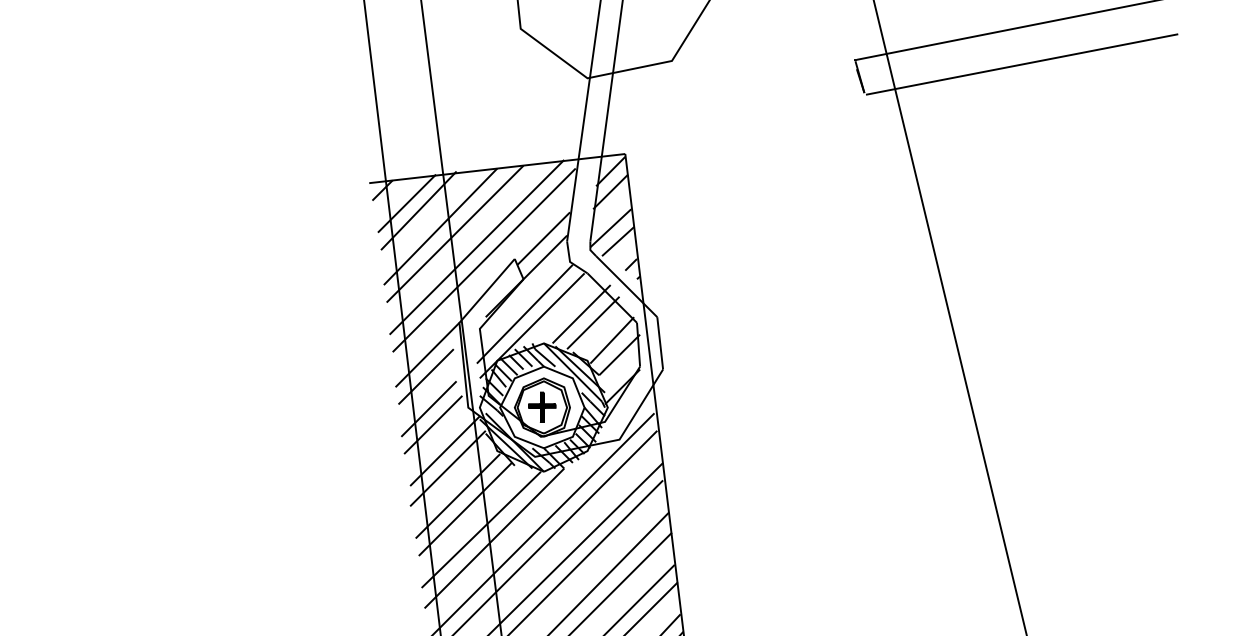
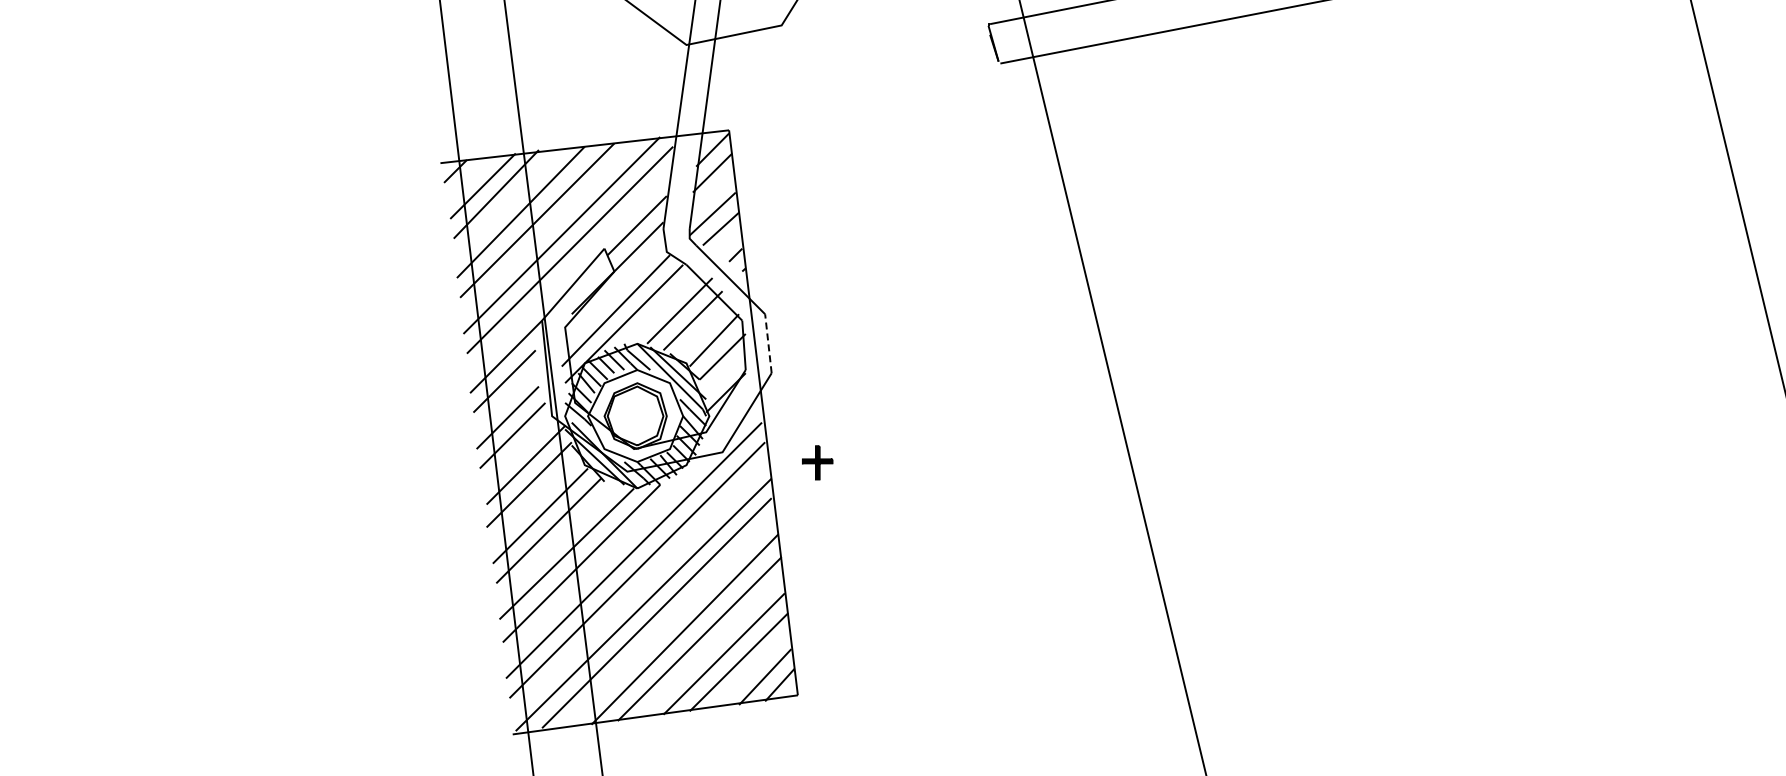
line: (660, 343) -> (768, 343), solid -> dashed
part: (542, 407) -> (817, 462), moved

